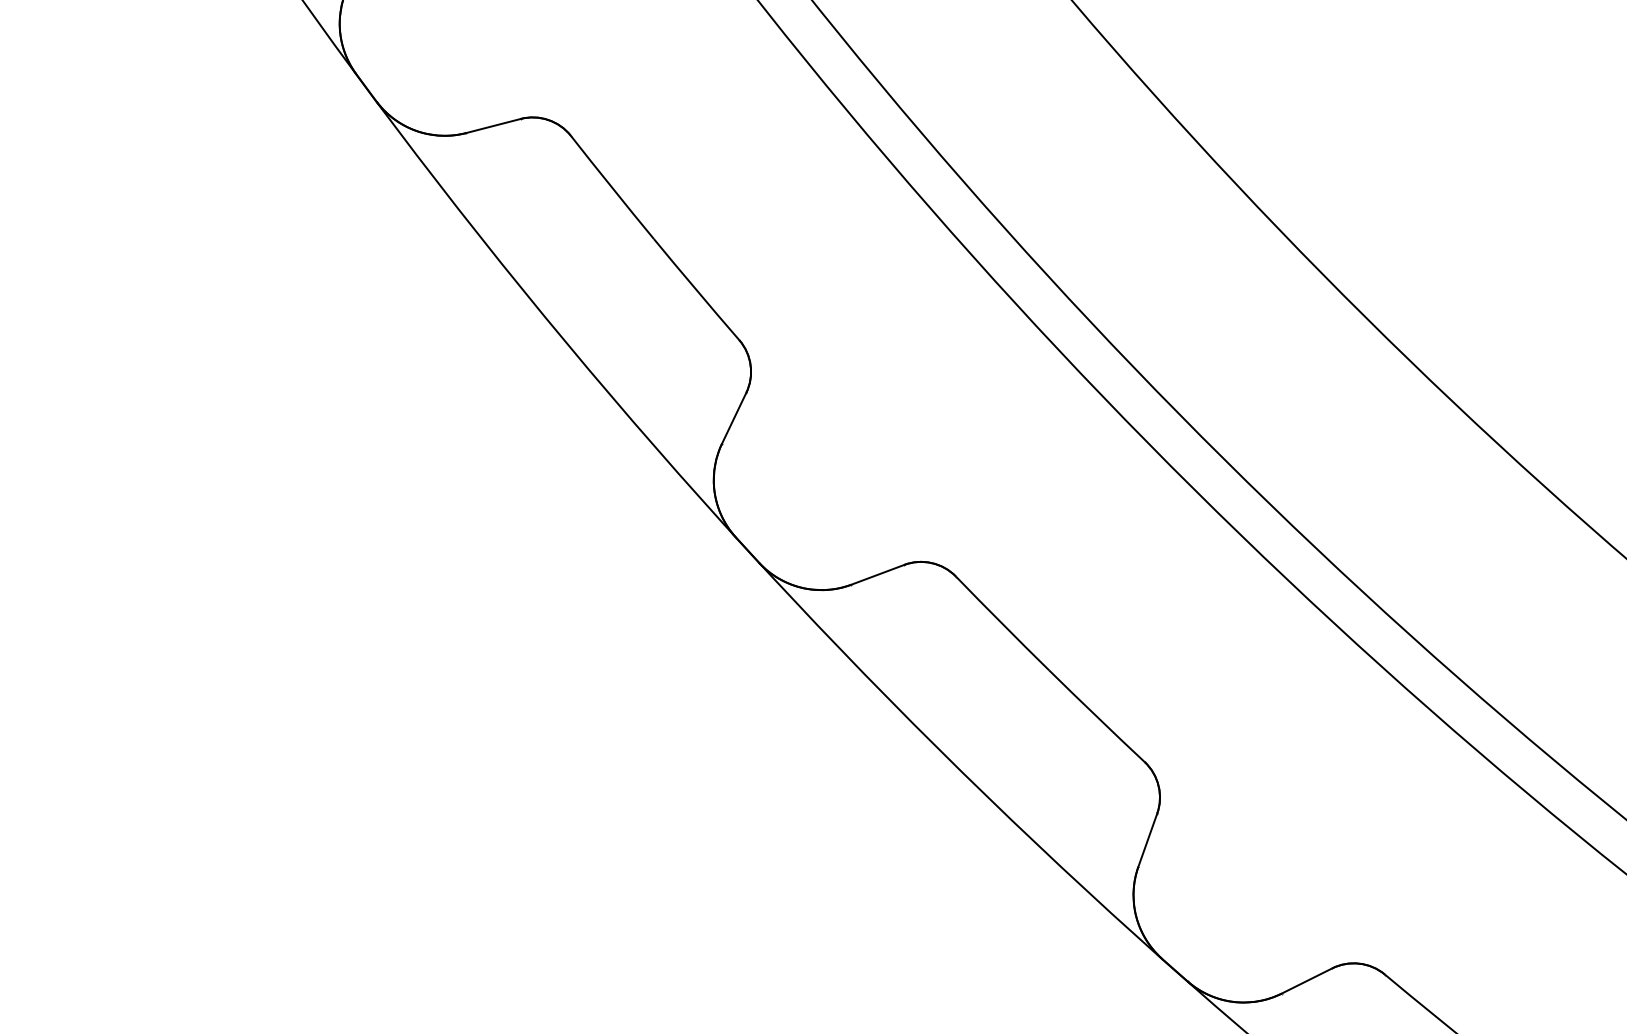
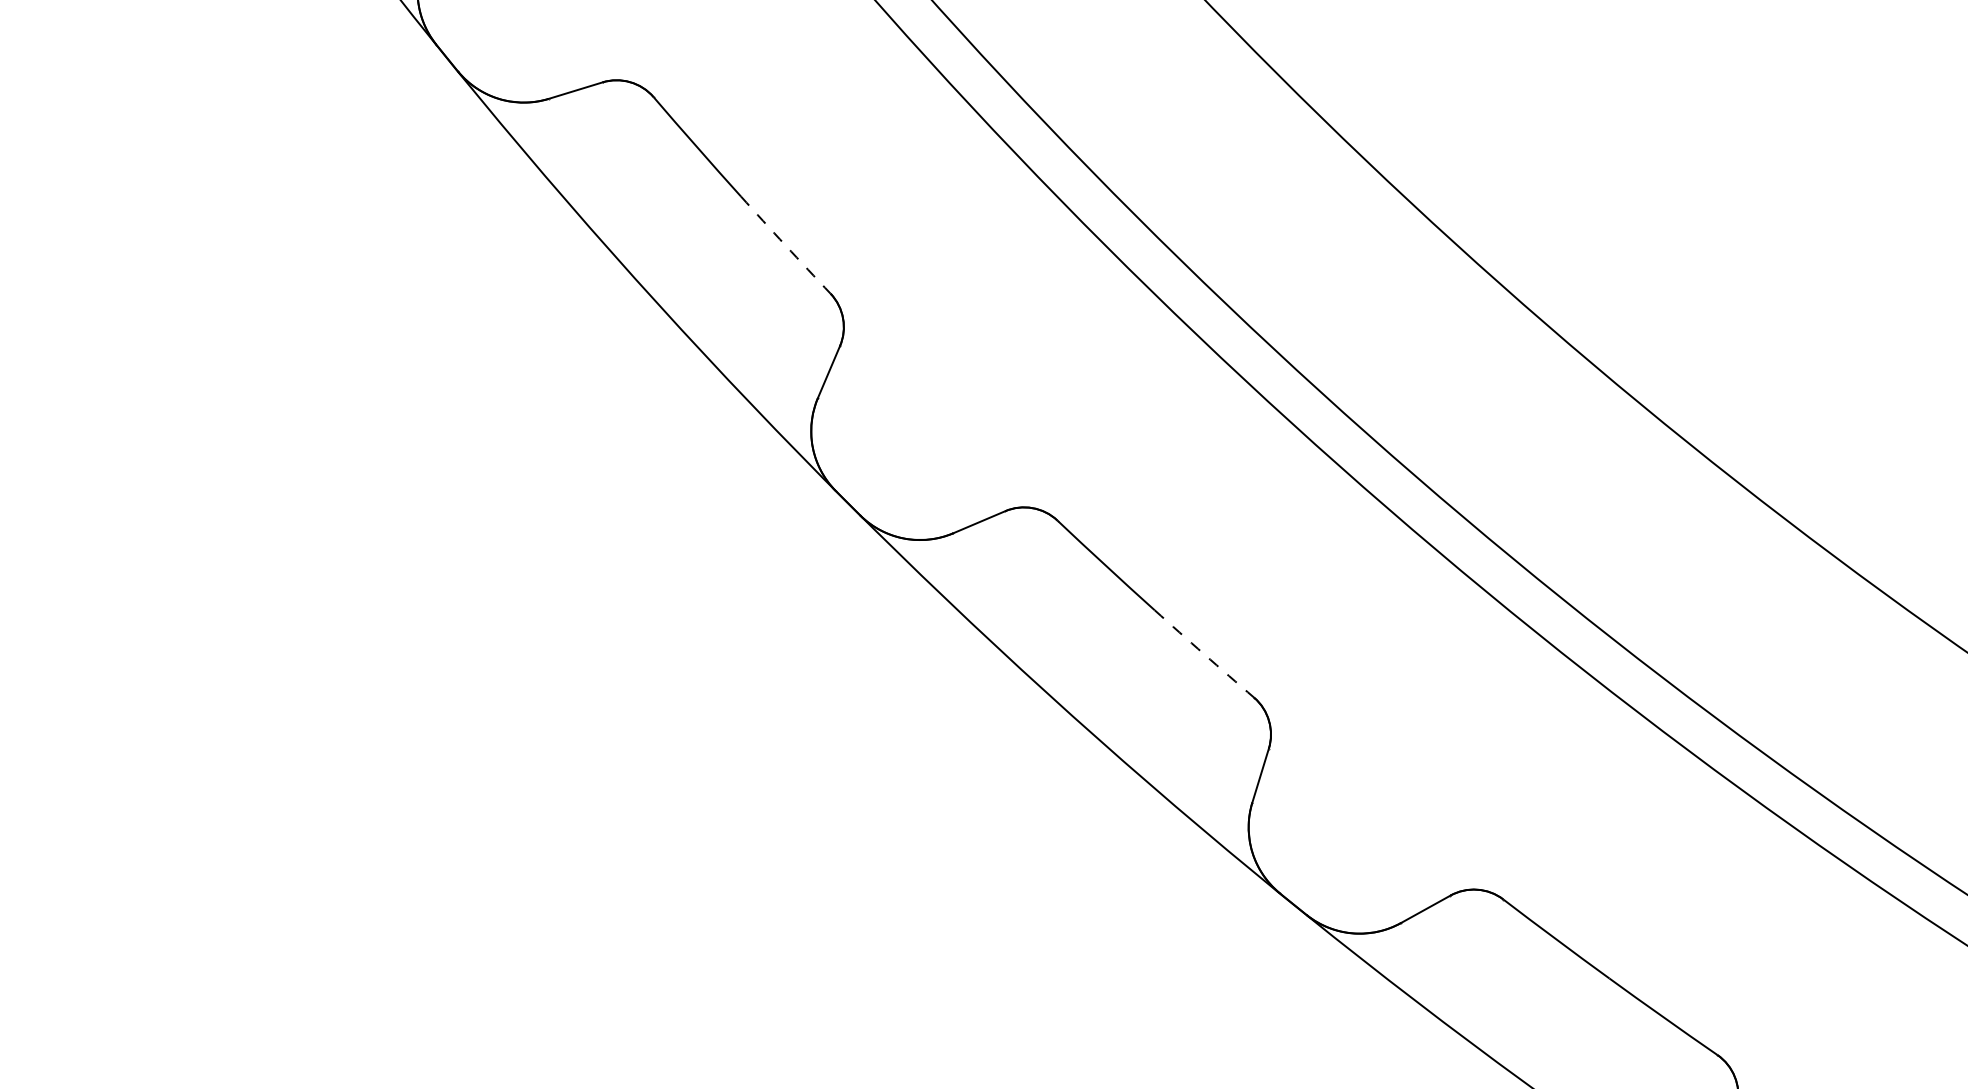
arc: (696, 289) -> (785, 245), solid -> dashed
arc: (1097, 716) -> (1204, 654), solid -> dashed

